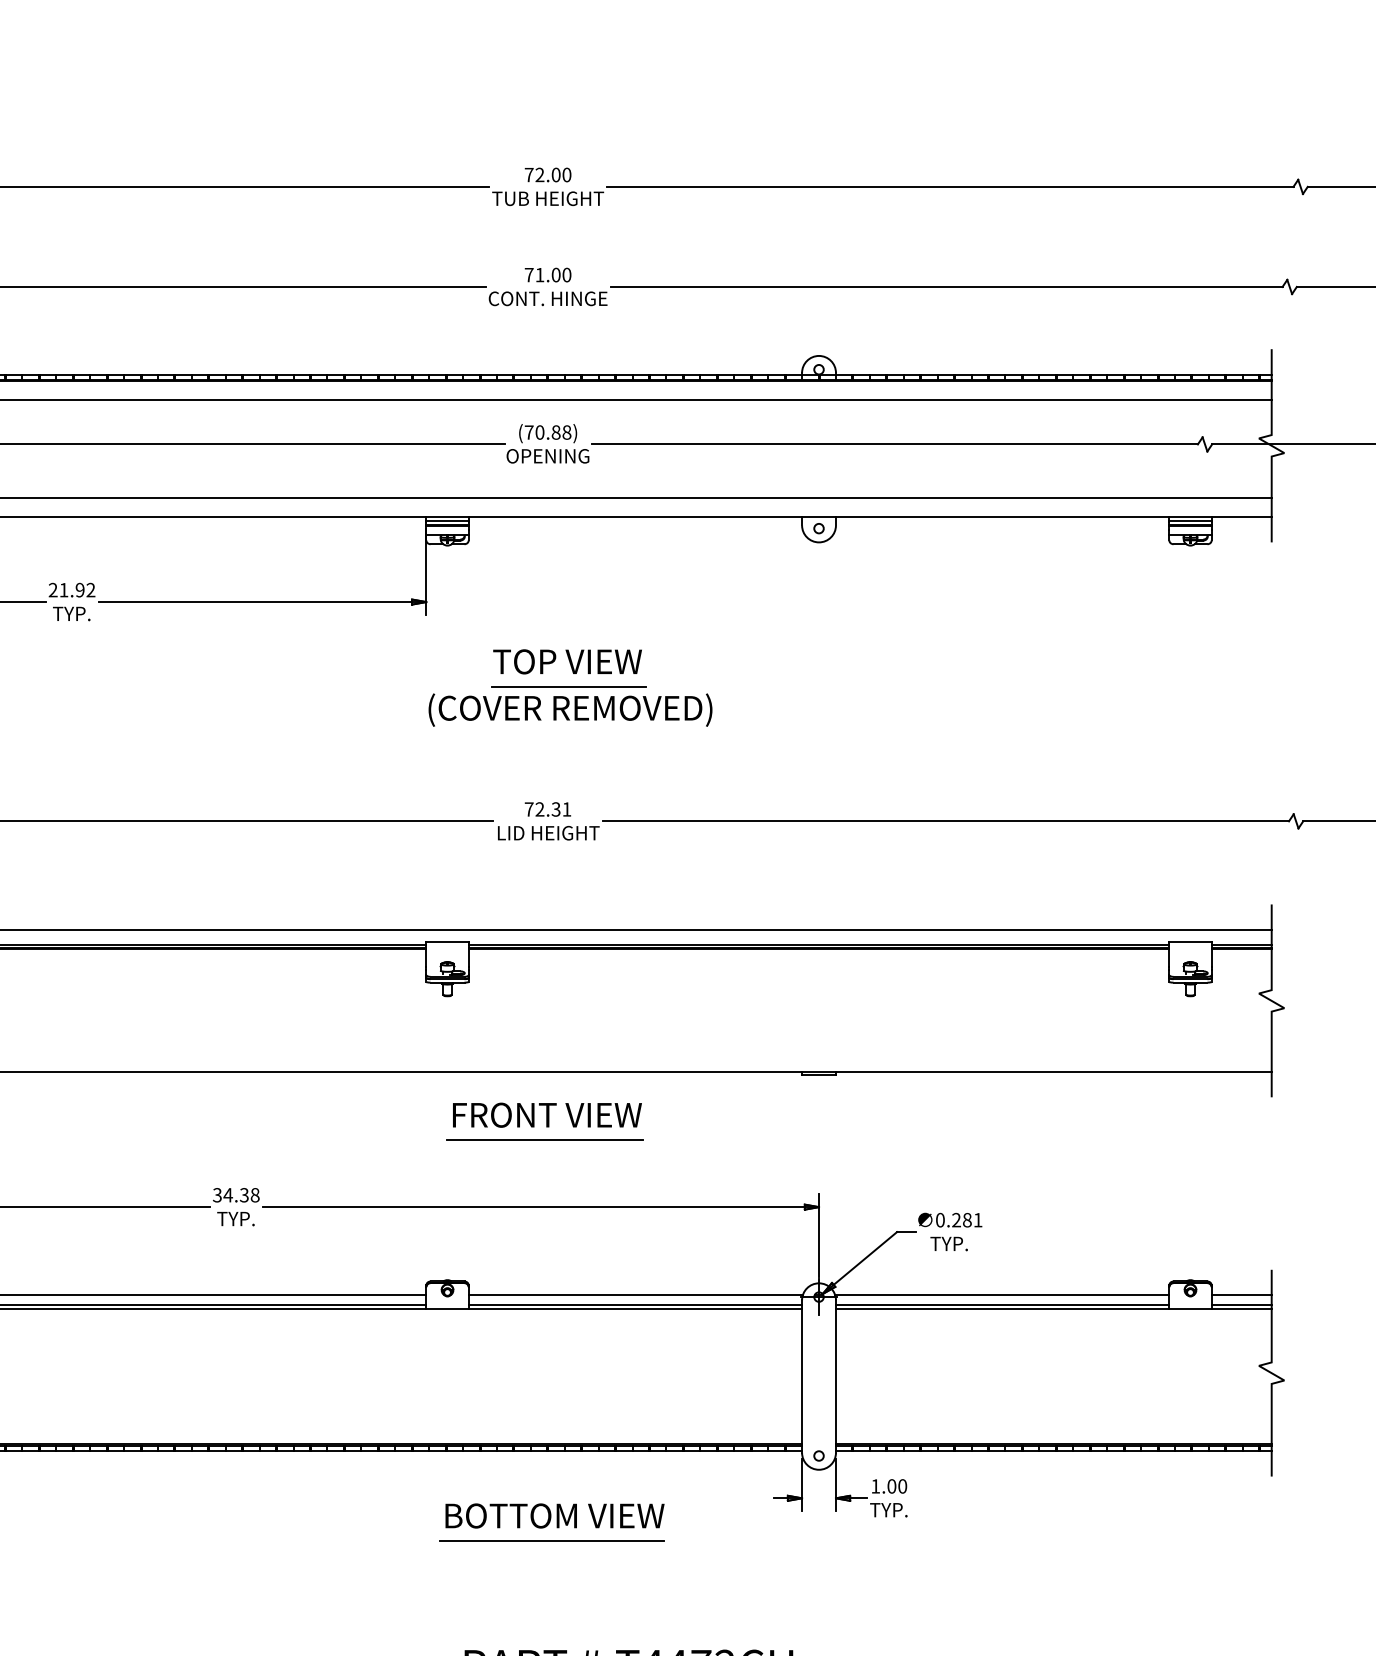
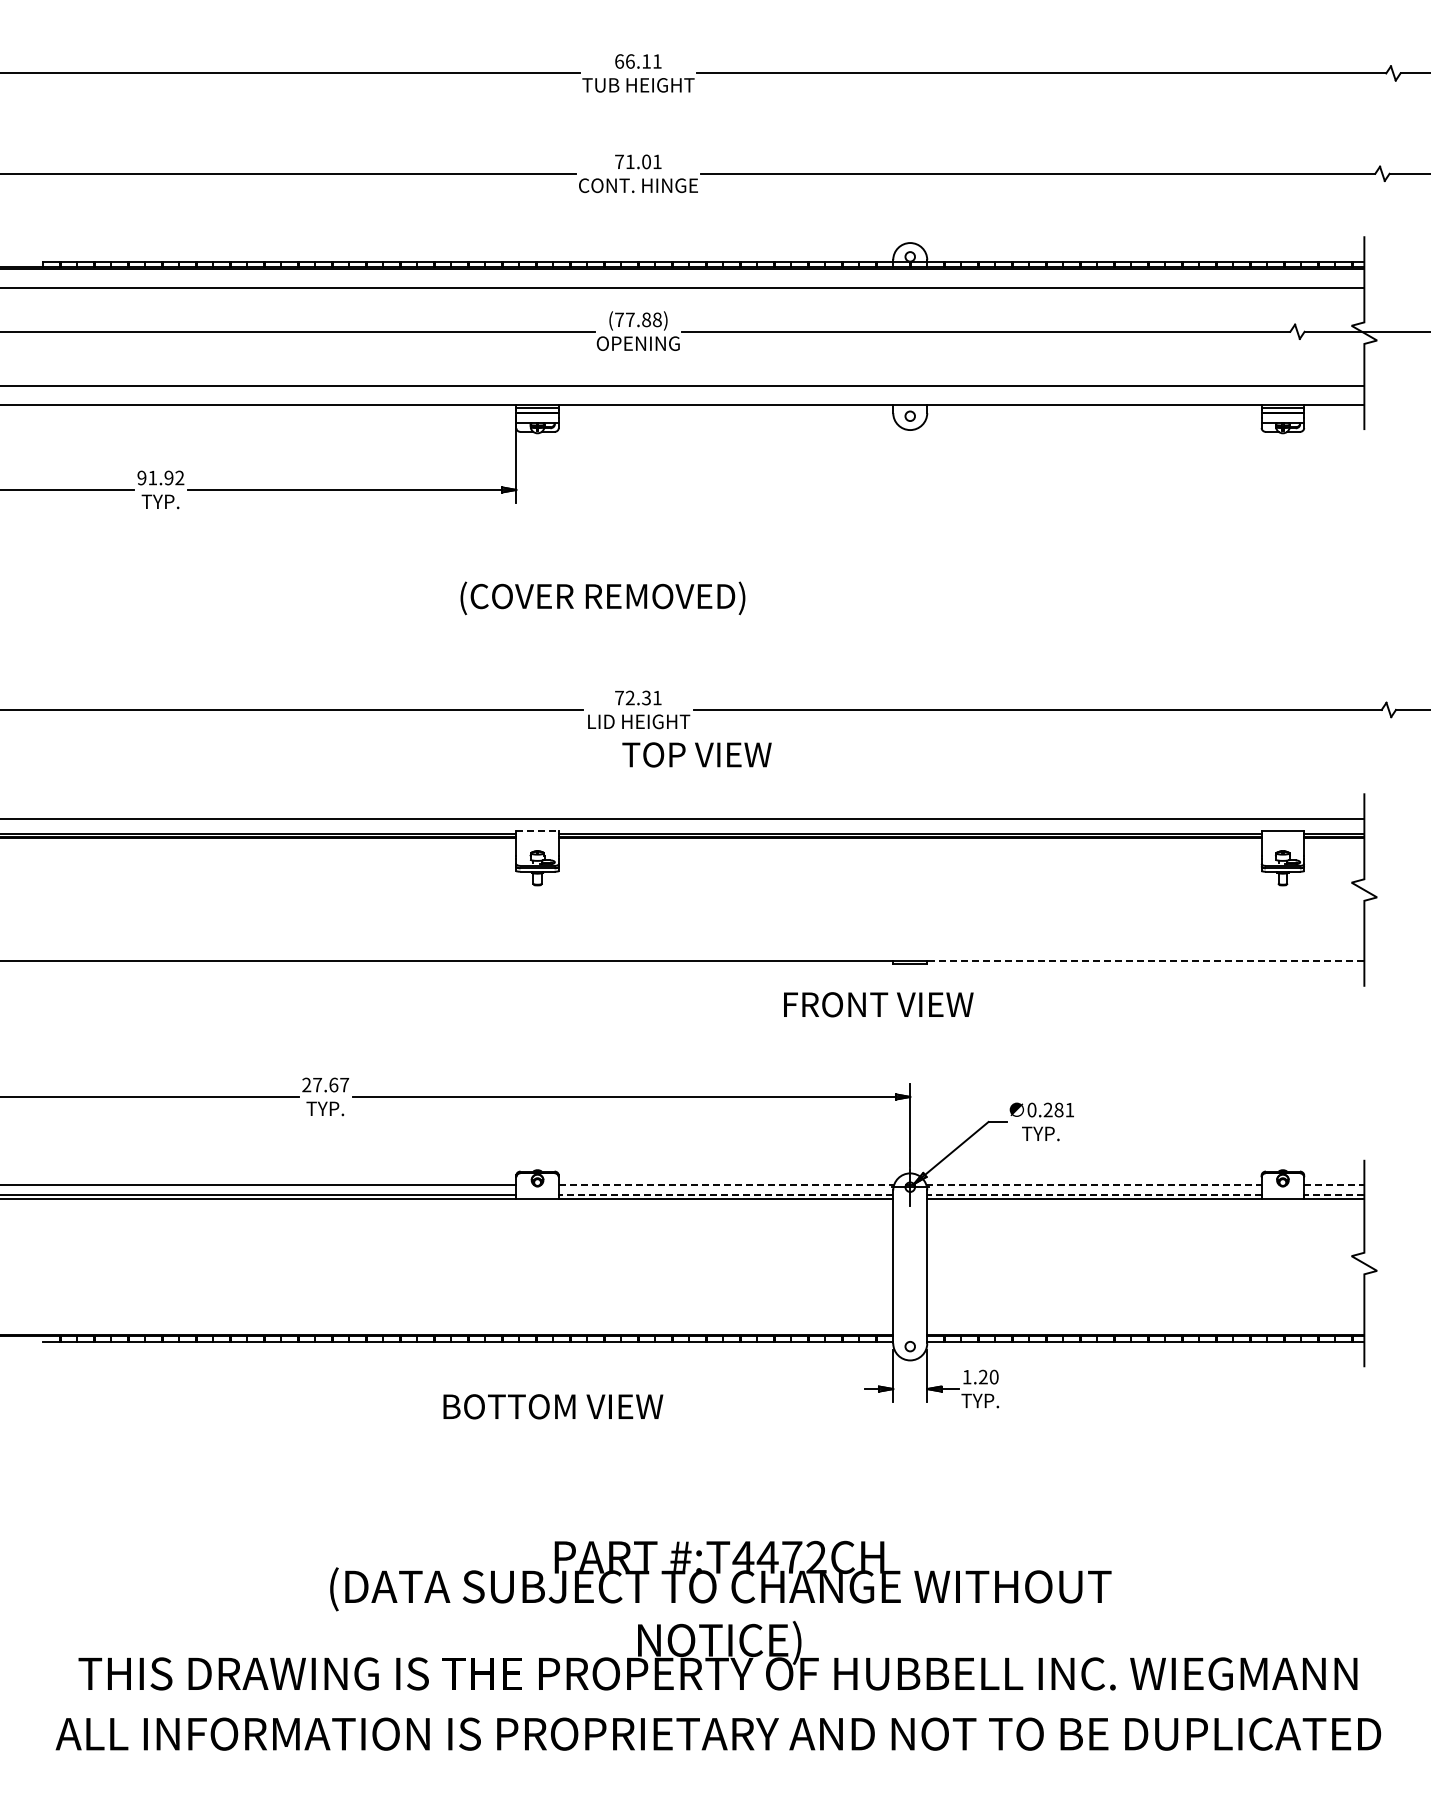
text: (548, 174) -> (638, 61), 72.00 -> 66.11
text: (567, 274) -> (657, 161), 71.00 -> 71.01
text: (540, 432) -> (630, 319), (70.88) -> (77.88)
text: (52, 590) -> (141, 478), 21.92 -> 91.92
text: (567, 661) -> (696, 754), moved
line: (569, 686) -> (659, 574), removed
text: (570, 710) -> (602, 598), moved
line: (448, 942) -> (538, 831), solid -> dashed
line: (1053, 1072) -> (1145, 961), solid -> dashed
text: (547, 1114) -> (878, 1004), moved
line: (545, 1139) -> (635, 1029), removed
text: (236, 1194) -> (325, 1084), 34.38 -> 27.67
line: (635, 1295) -> (726, 1185), solid -> dashed
line: (1002, 1295) -> (1094, 1185), solid -> dashed
line: (1241, 1295) -> (1334, 1185), solid -> dashed
line: (634, 1304) -> (725, 1194), solid -> dashed
line: (1001, 1304) -> (1093, 1194), solid -> dashed
line: (1240, 1304) -> (1333, 1194), solid -> dashed
text: (892, 1486) -> (983, 1377), 1.00 -> 1.20
text: (555, 1515) -> (553, 1406), moved
line: (551, 1540) -> (641, 1431), removed

